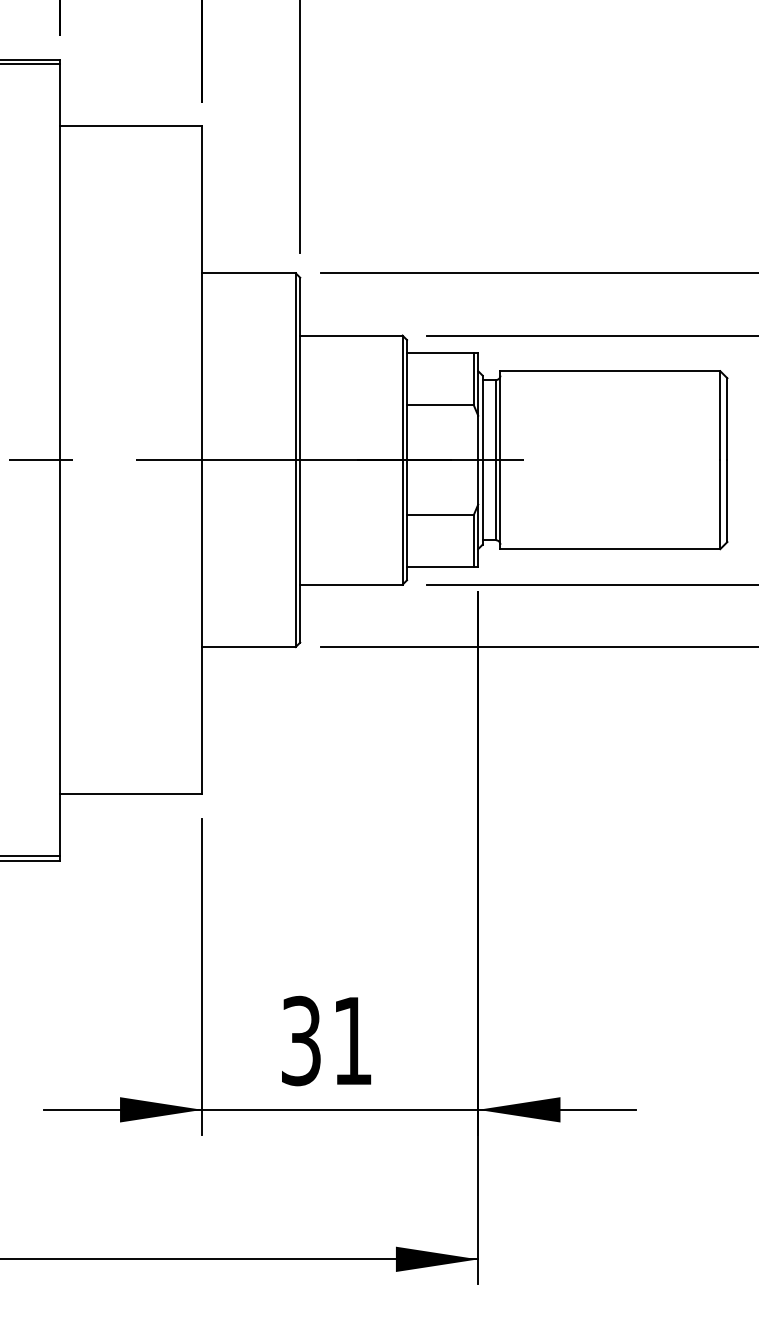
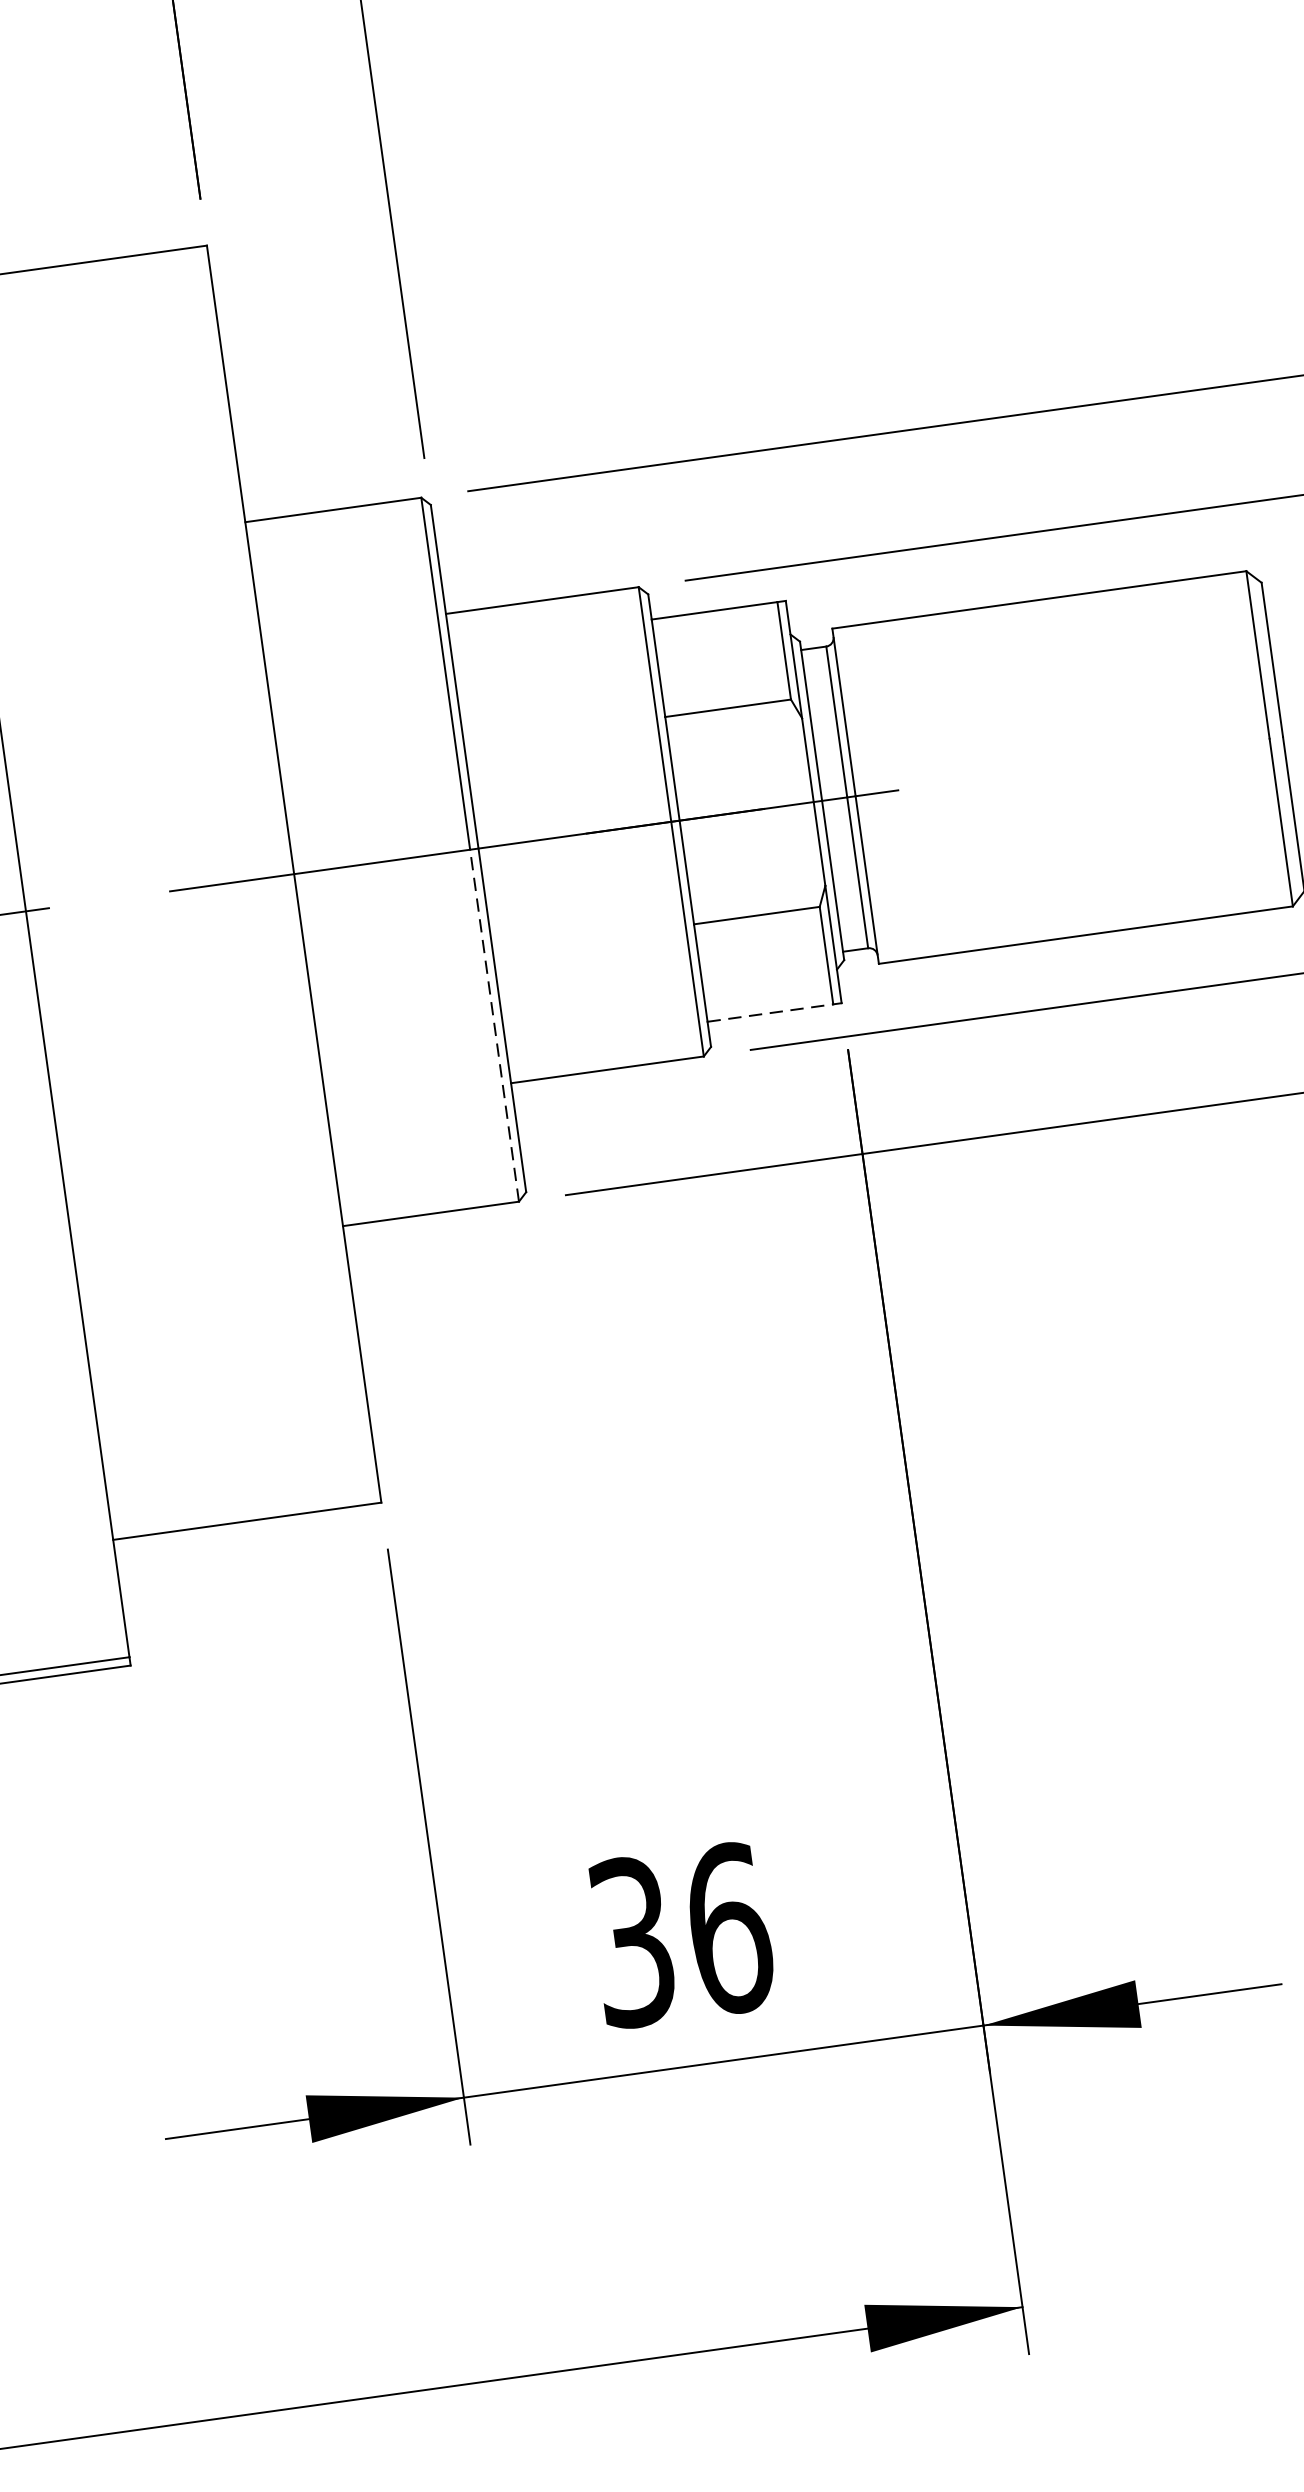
line: (295, 553) -> (494, 1025), solid -> dashed
line: (440, 566) -> (770, 1012), solid -> dashed
text: (352, 1040) -> (728, 1927), 31 -> 36

